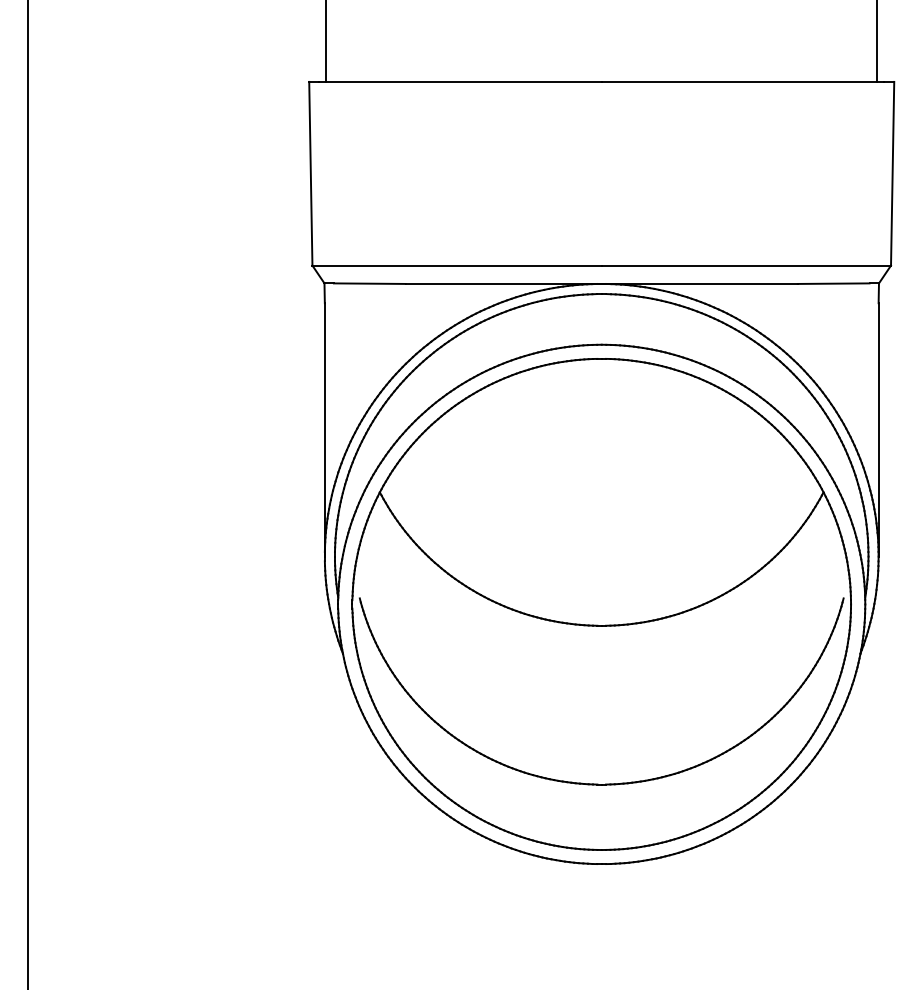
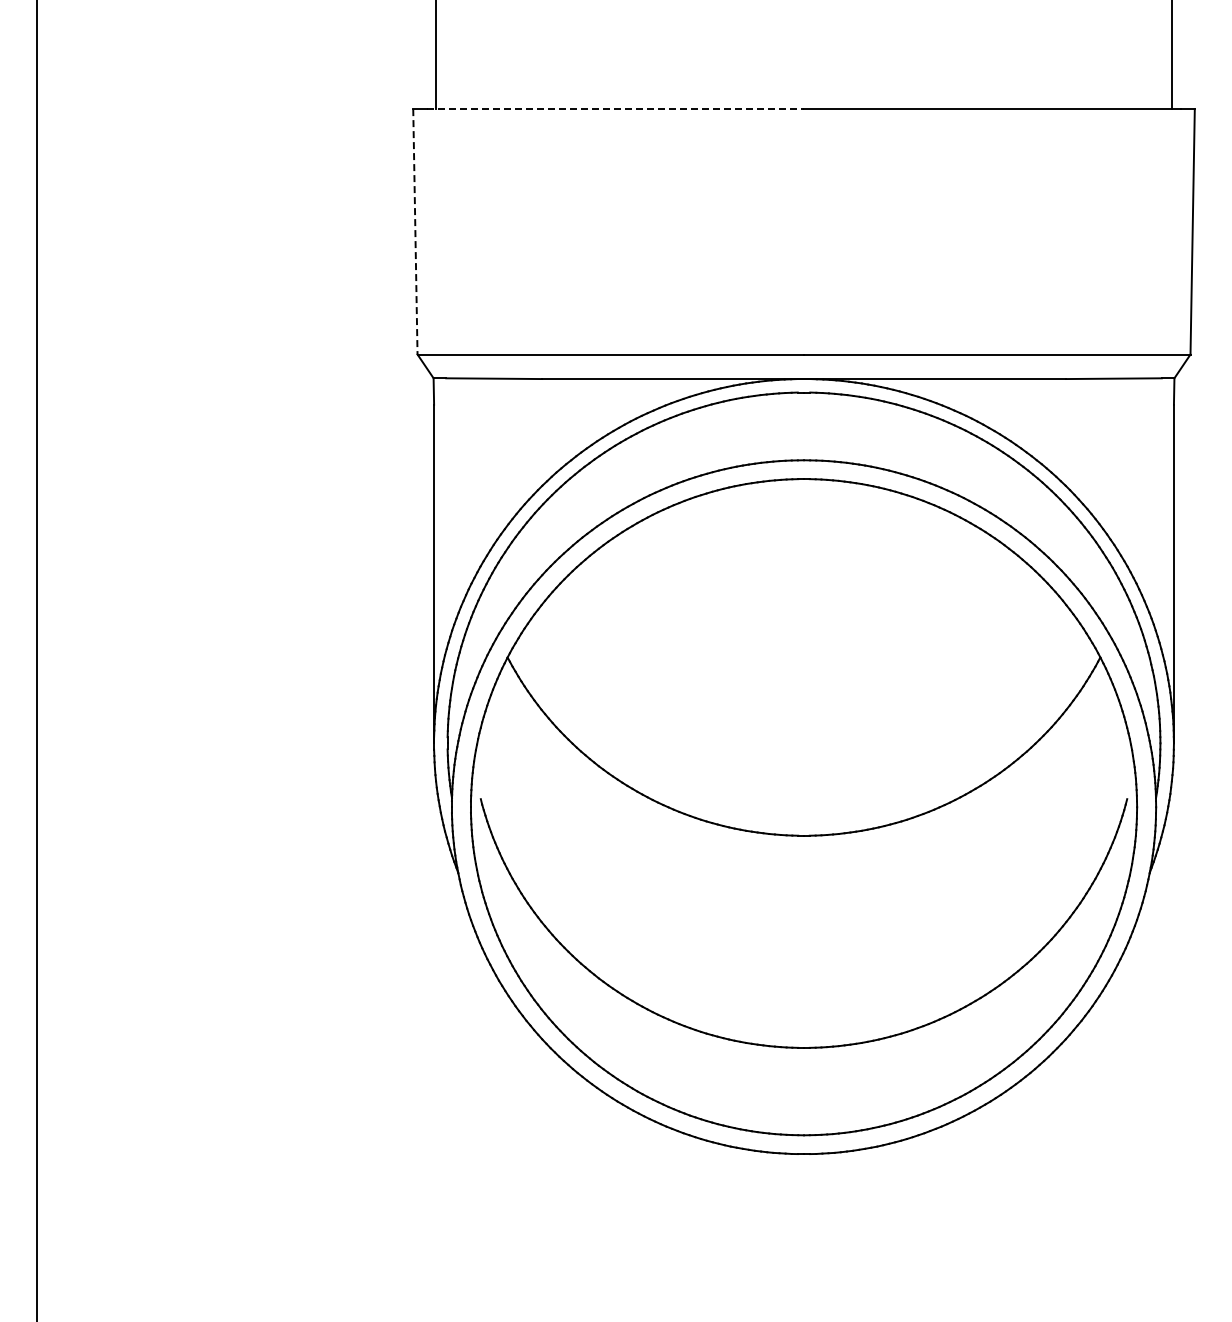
line: (460, 82) -> (615, 109), solid -> dashed
line: (310, 173) -> (415, 231), solid -> dashed

